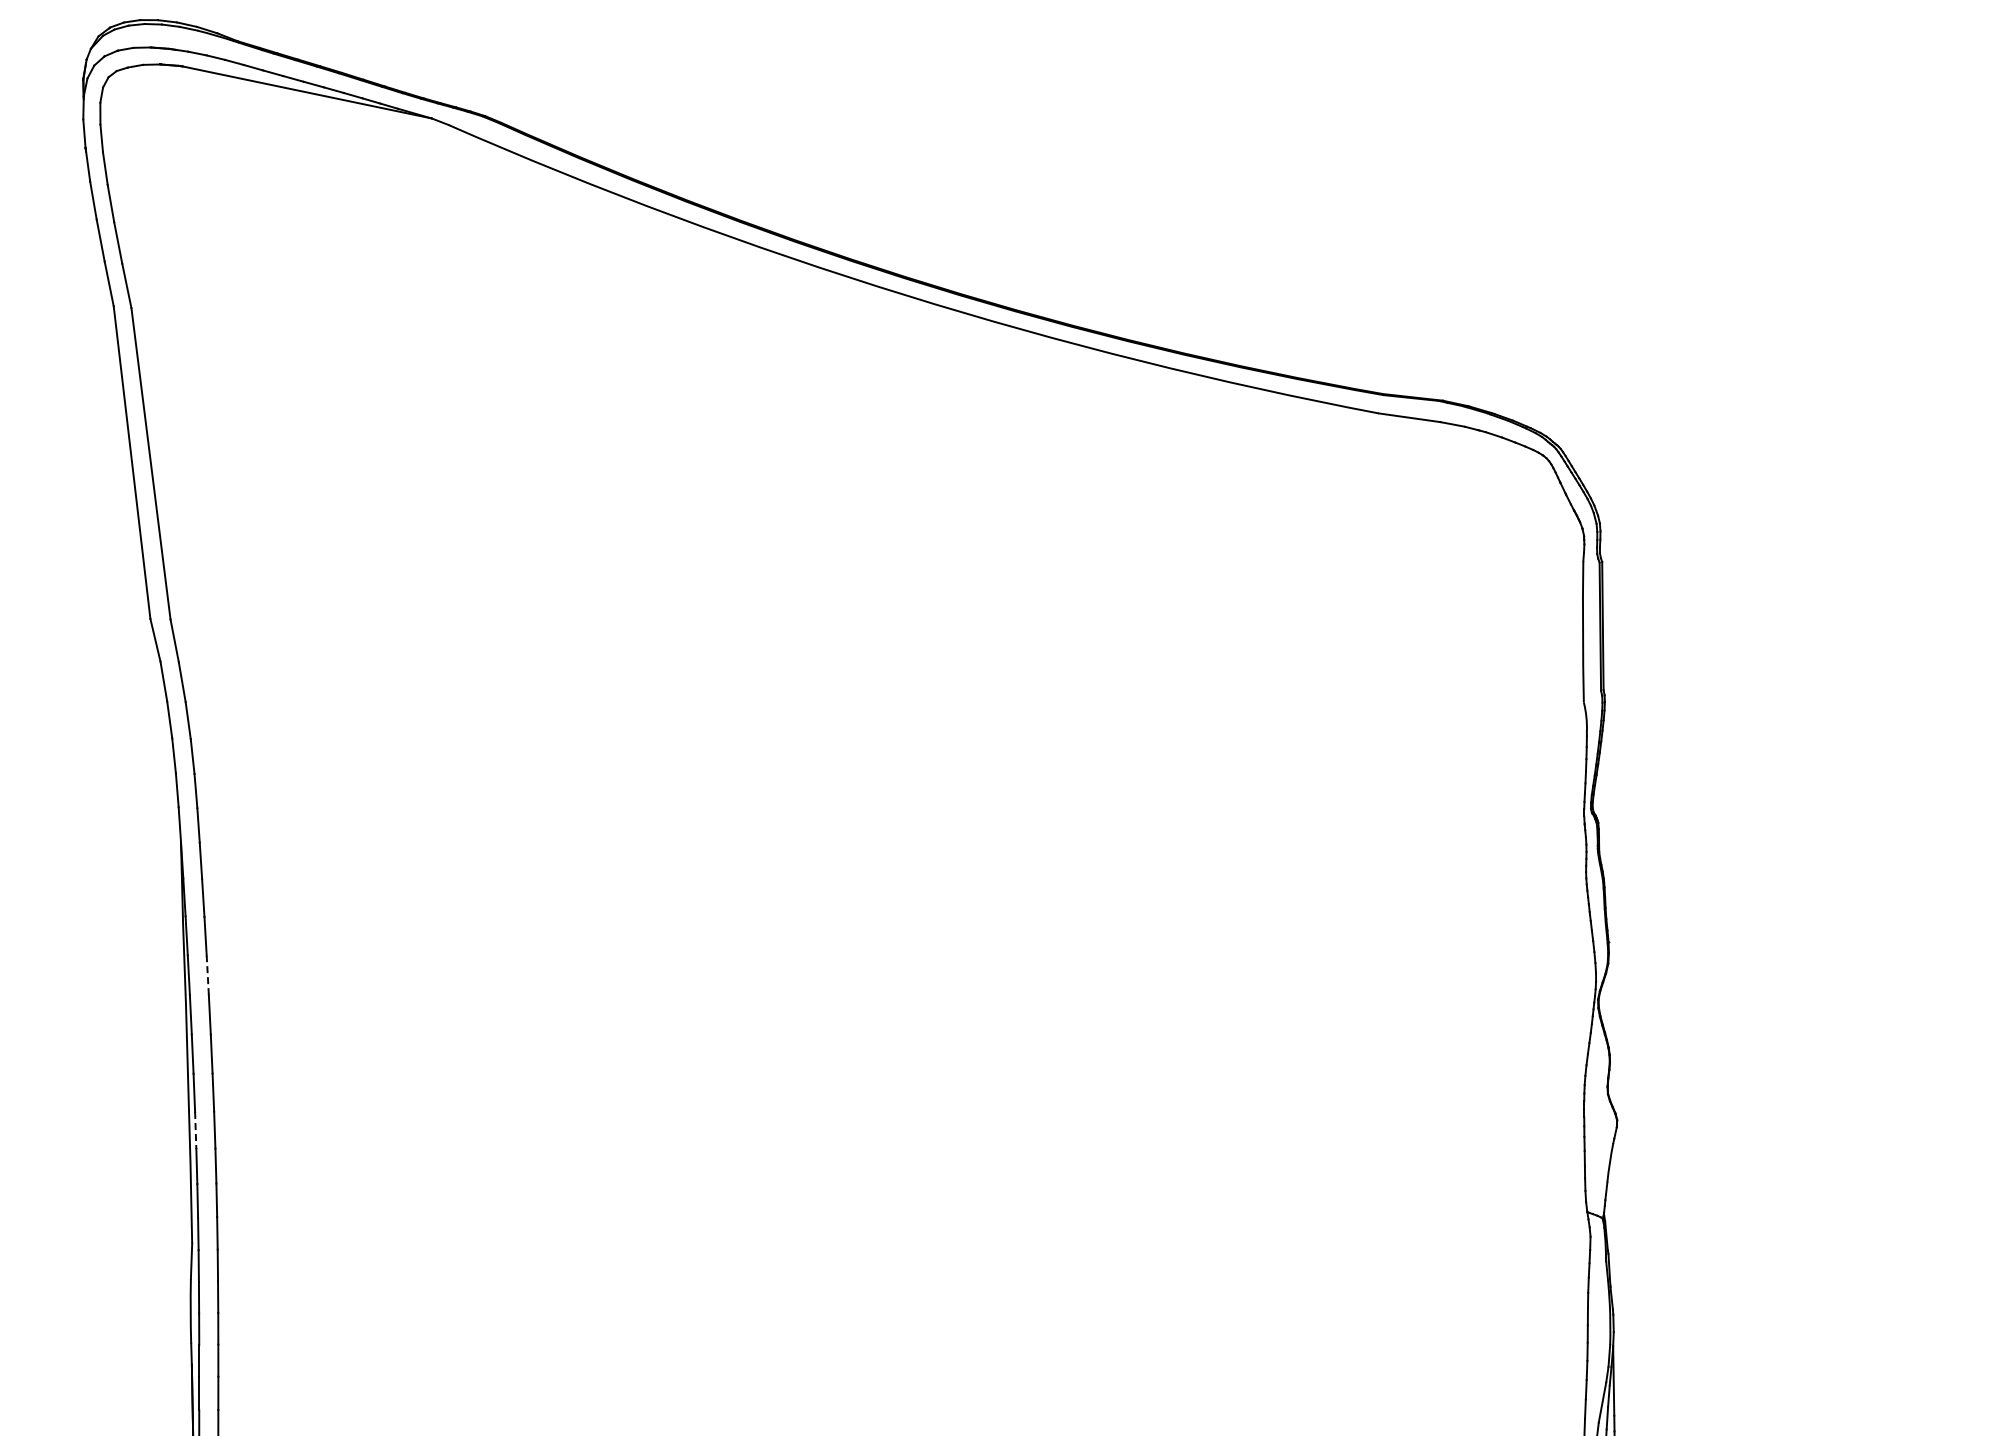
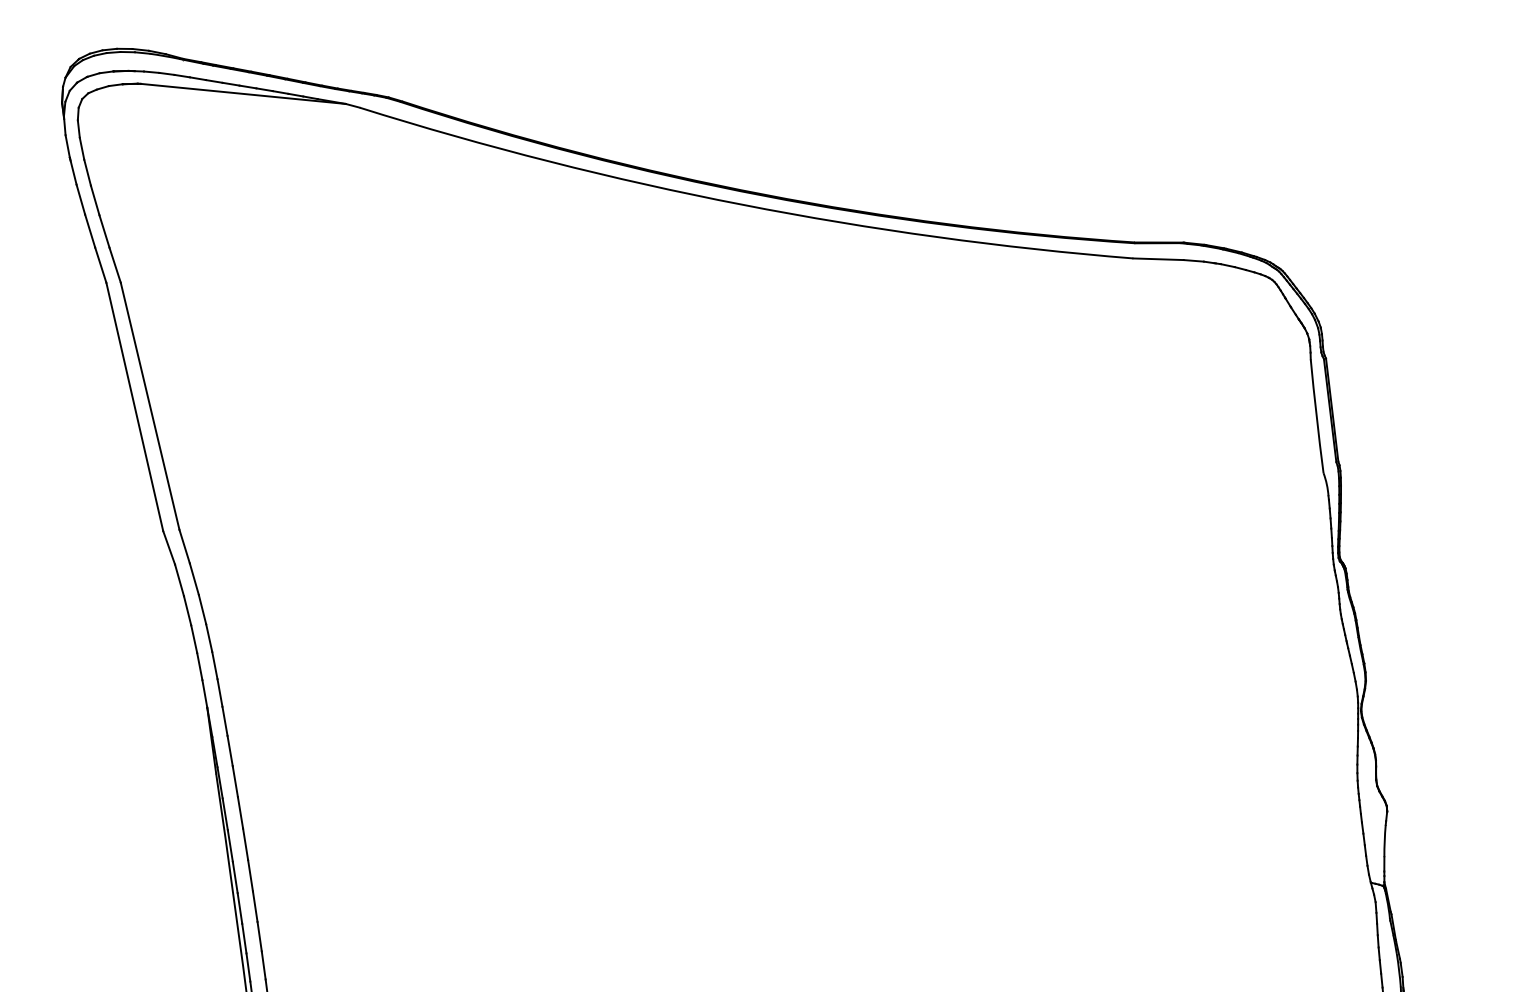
line: (207, 975) -> (240, 812), dashed -> solid
line: (195, 1130) -> (244, 938), dashed -> solid

